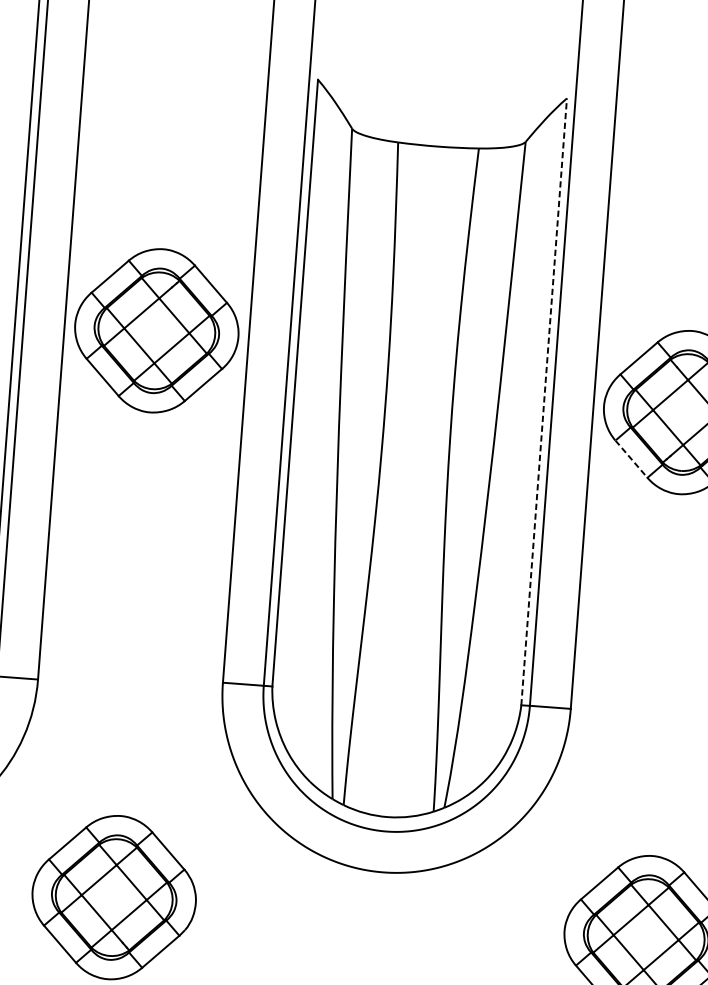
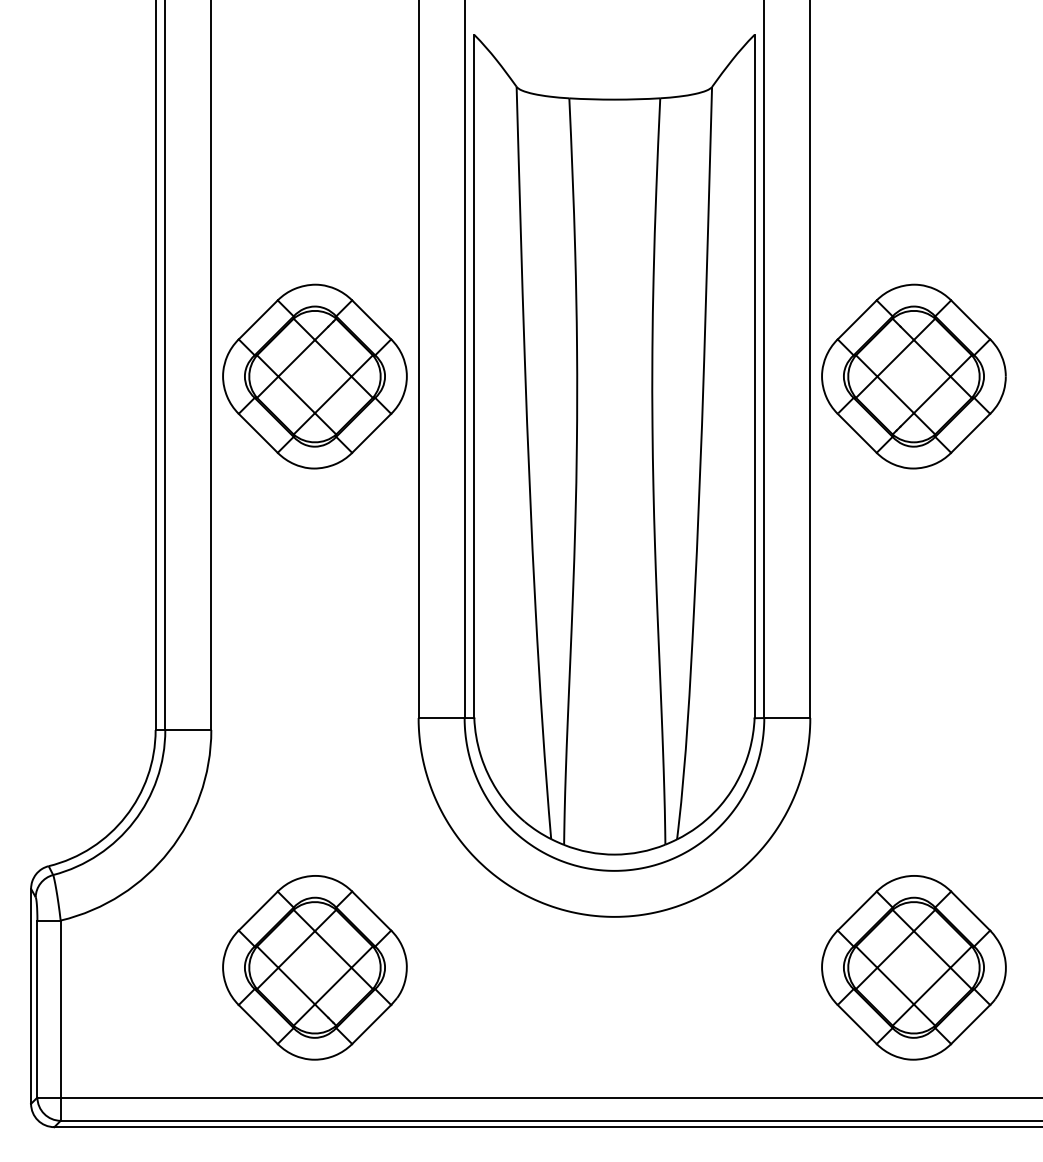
part: (156, 330) -> (314, 376), moved
line: (544, 401) -> (754, 376), dashed -> solid
line: (631, 459) -> (857, 433), dashed -> solid

